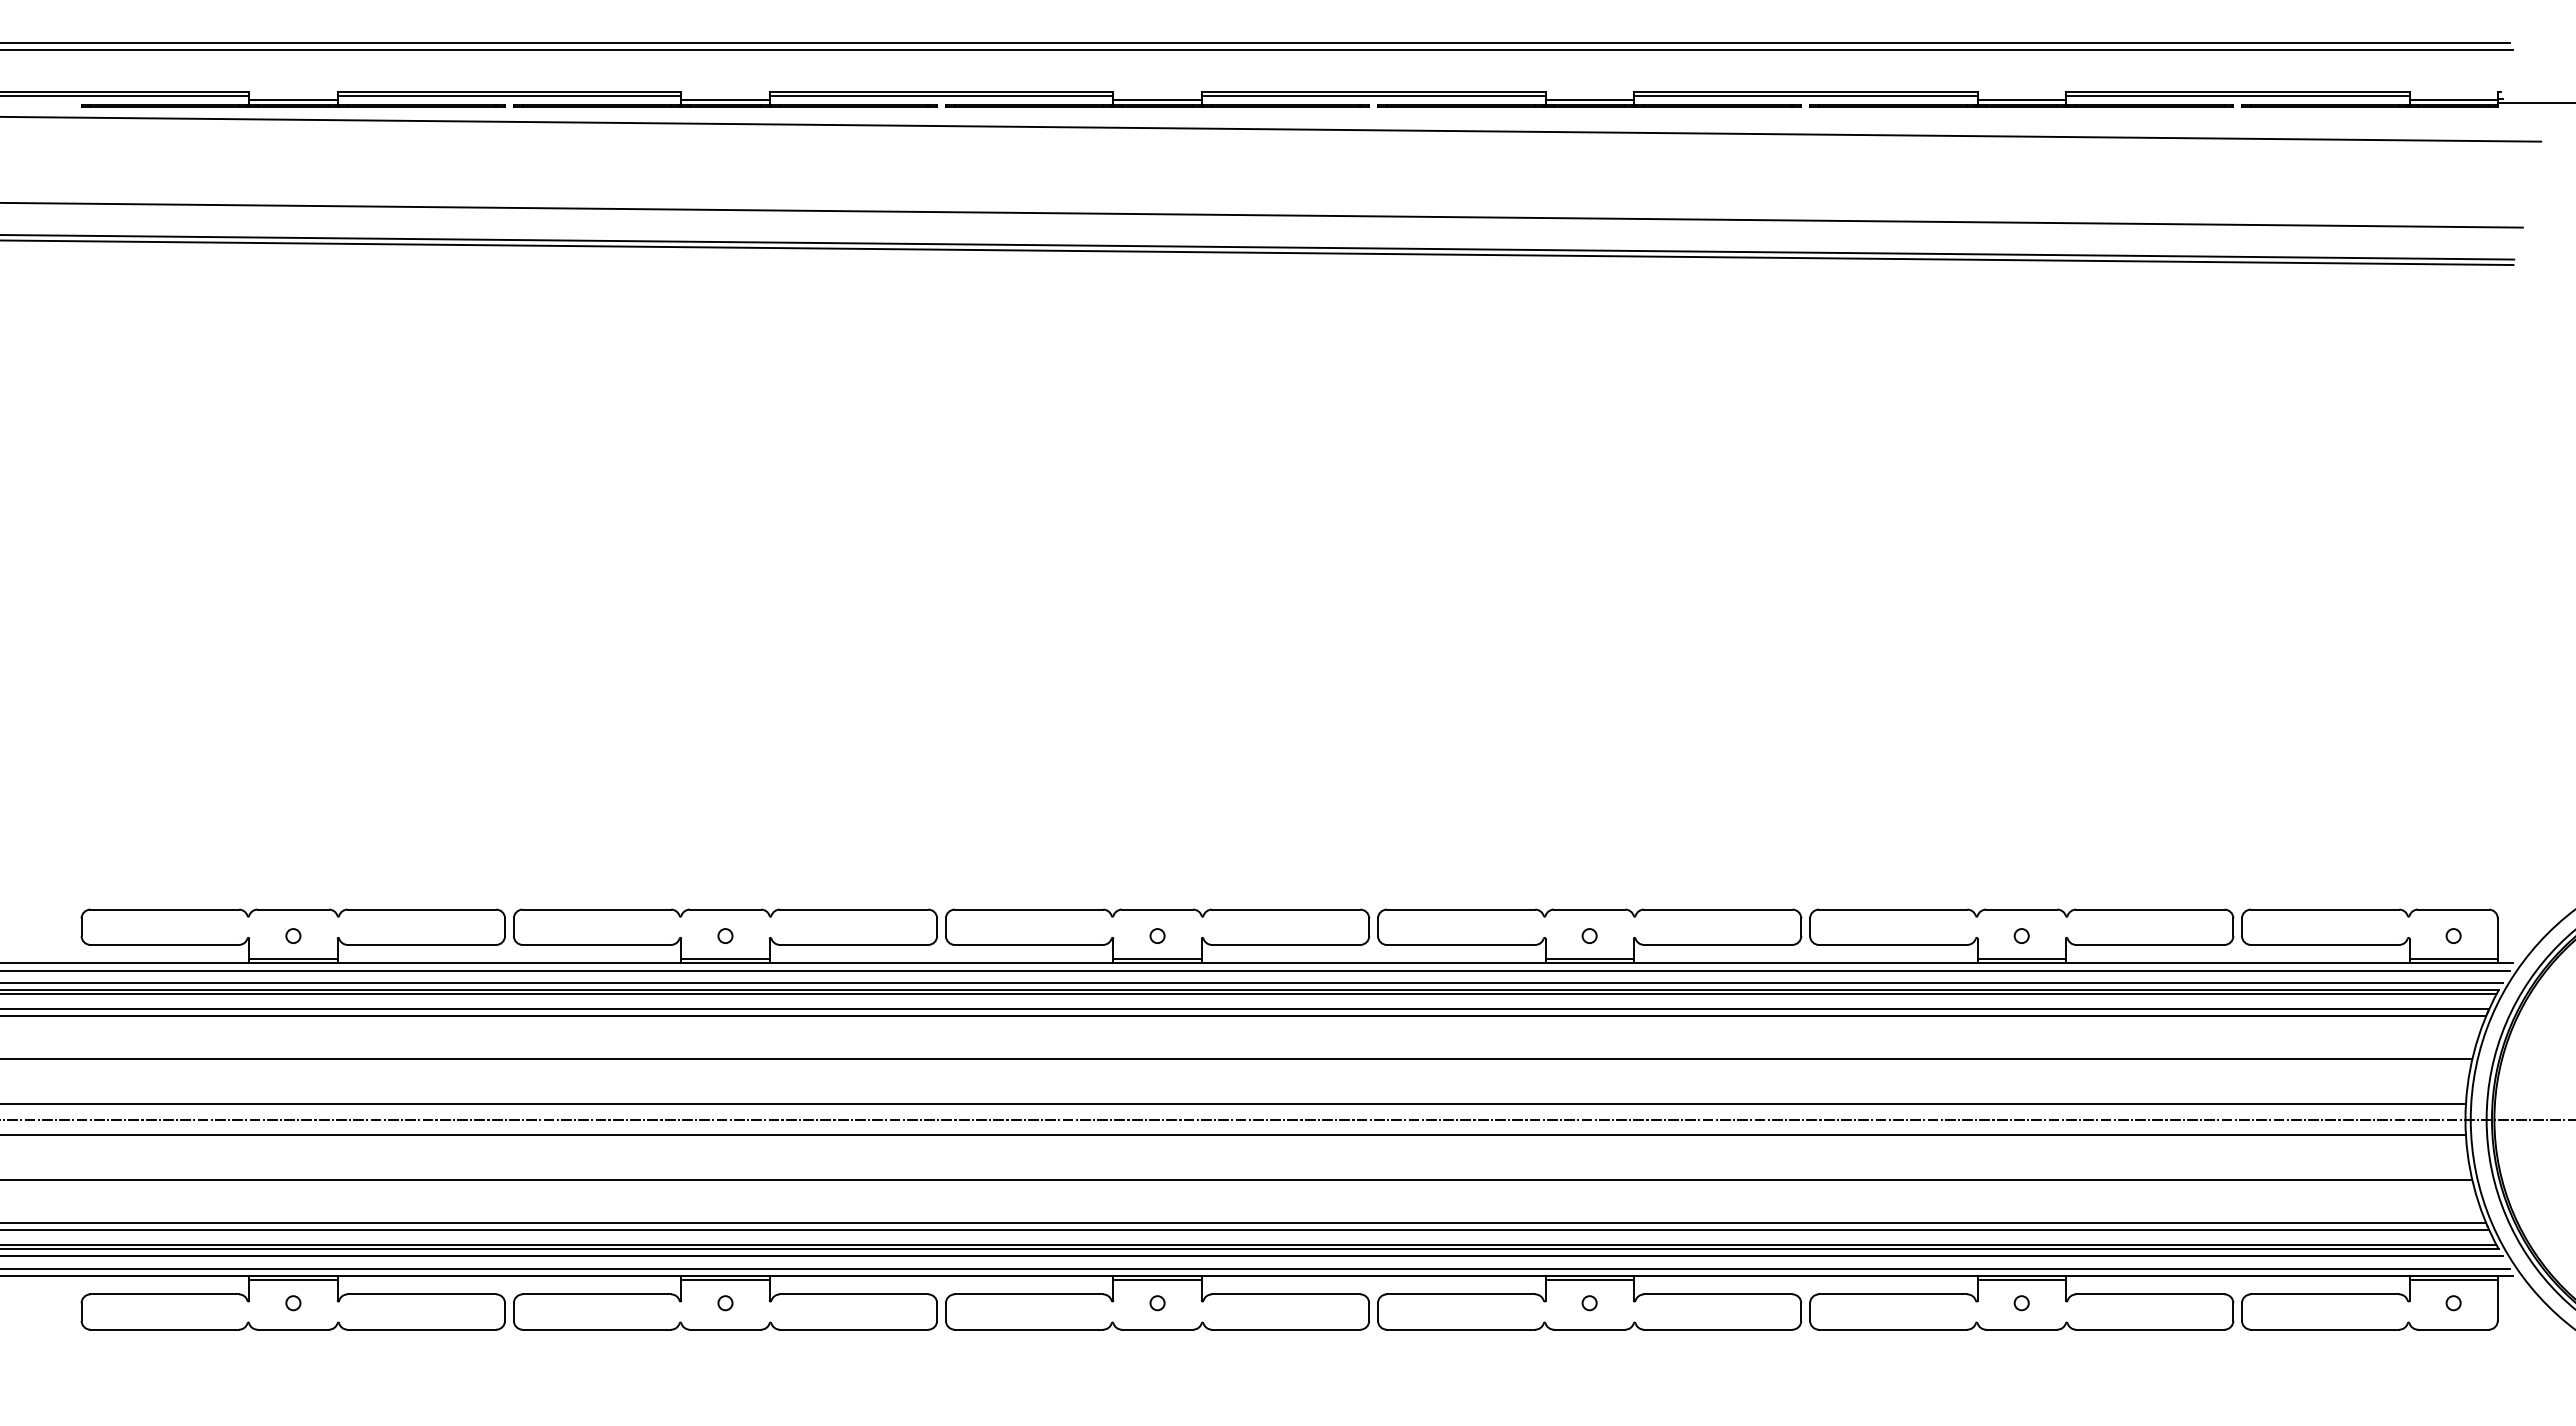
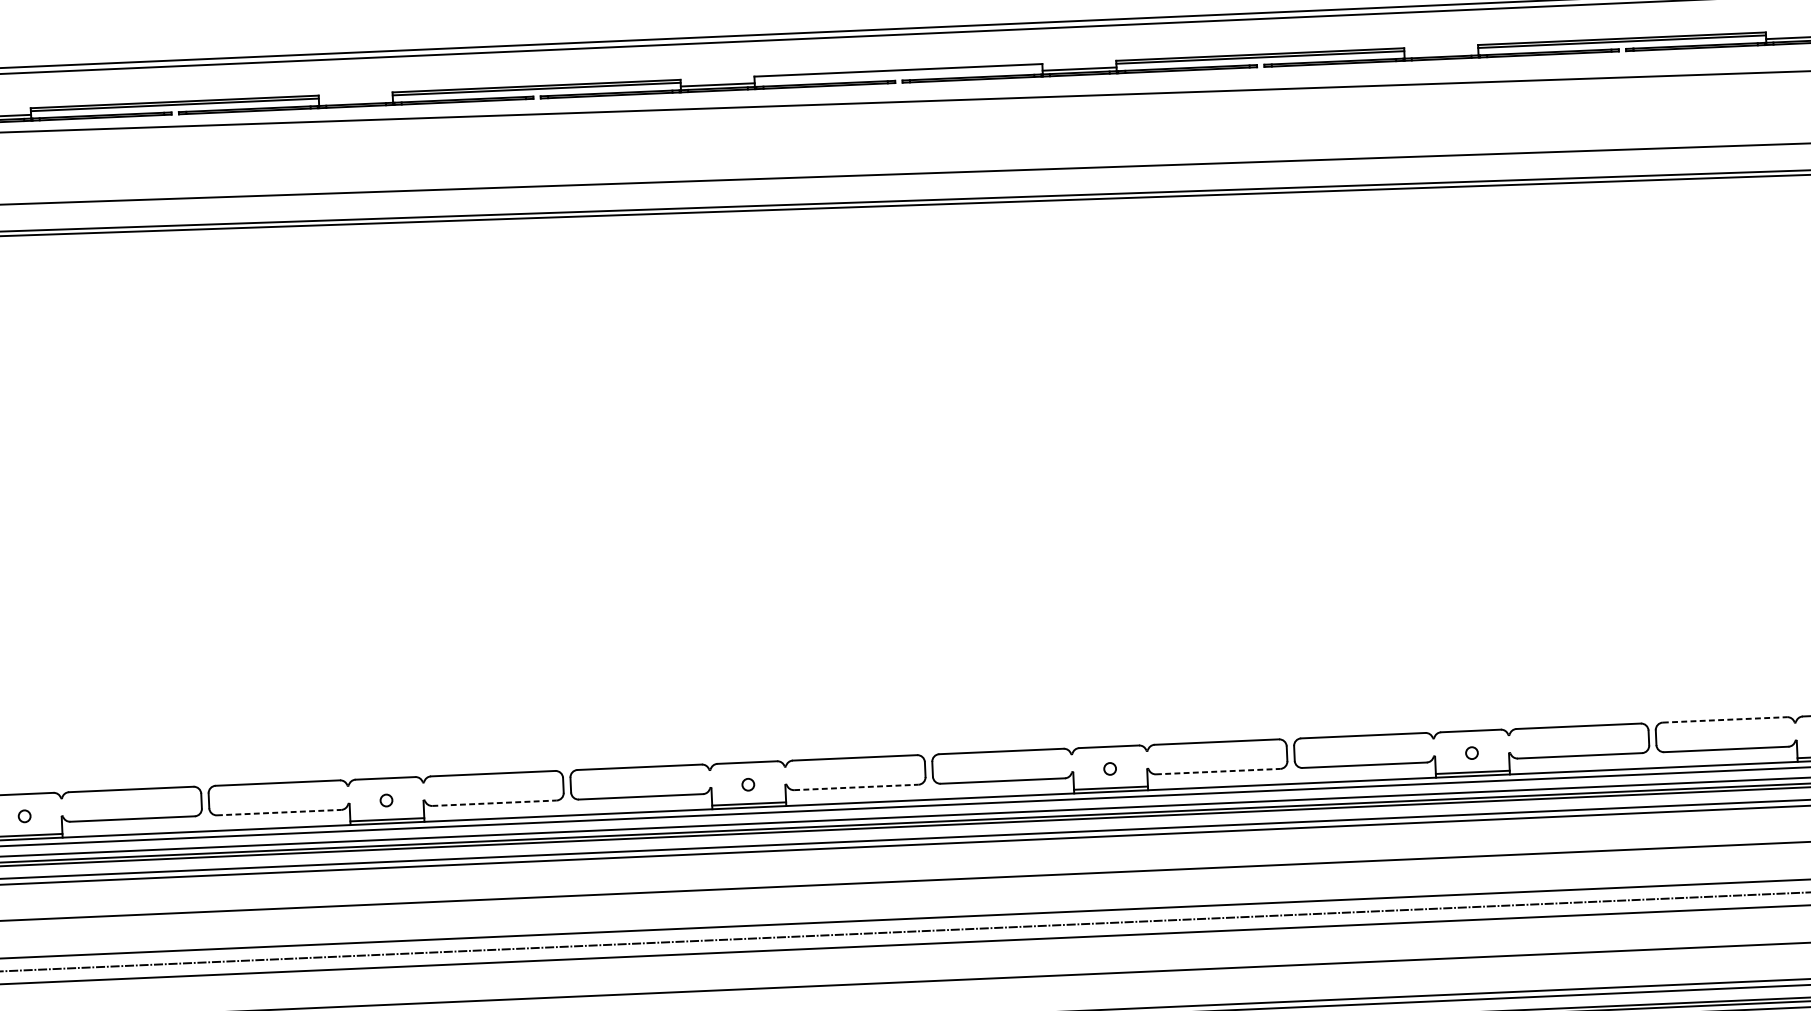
line: (1373, 95) -> (898, 72), removed
line: (725, 100) -> (355, 100), removed
line: (2021, 100) -> (1441, 53), removed
line: (2325, 909) -> (1725, 719), solid -> dashed
line: (597, 944) -> (279, 812), solid -> dashed
line: (854, 944) -> (494, 802), solid -> dashed
line: (1286, 944) -> (856, 787), solid -> dashed
line: (1718, 944) -> (1218, 771), solid -> dashed

